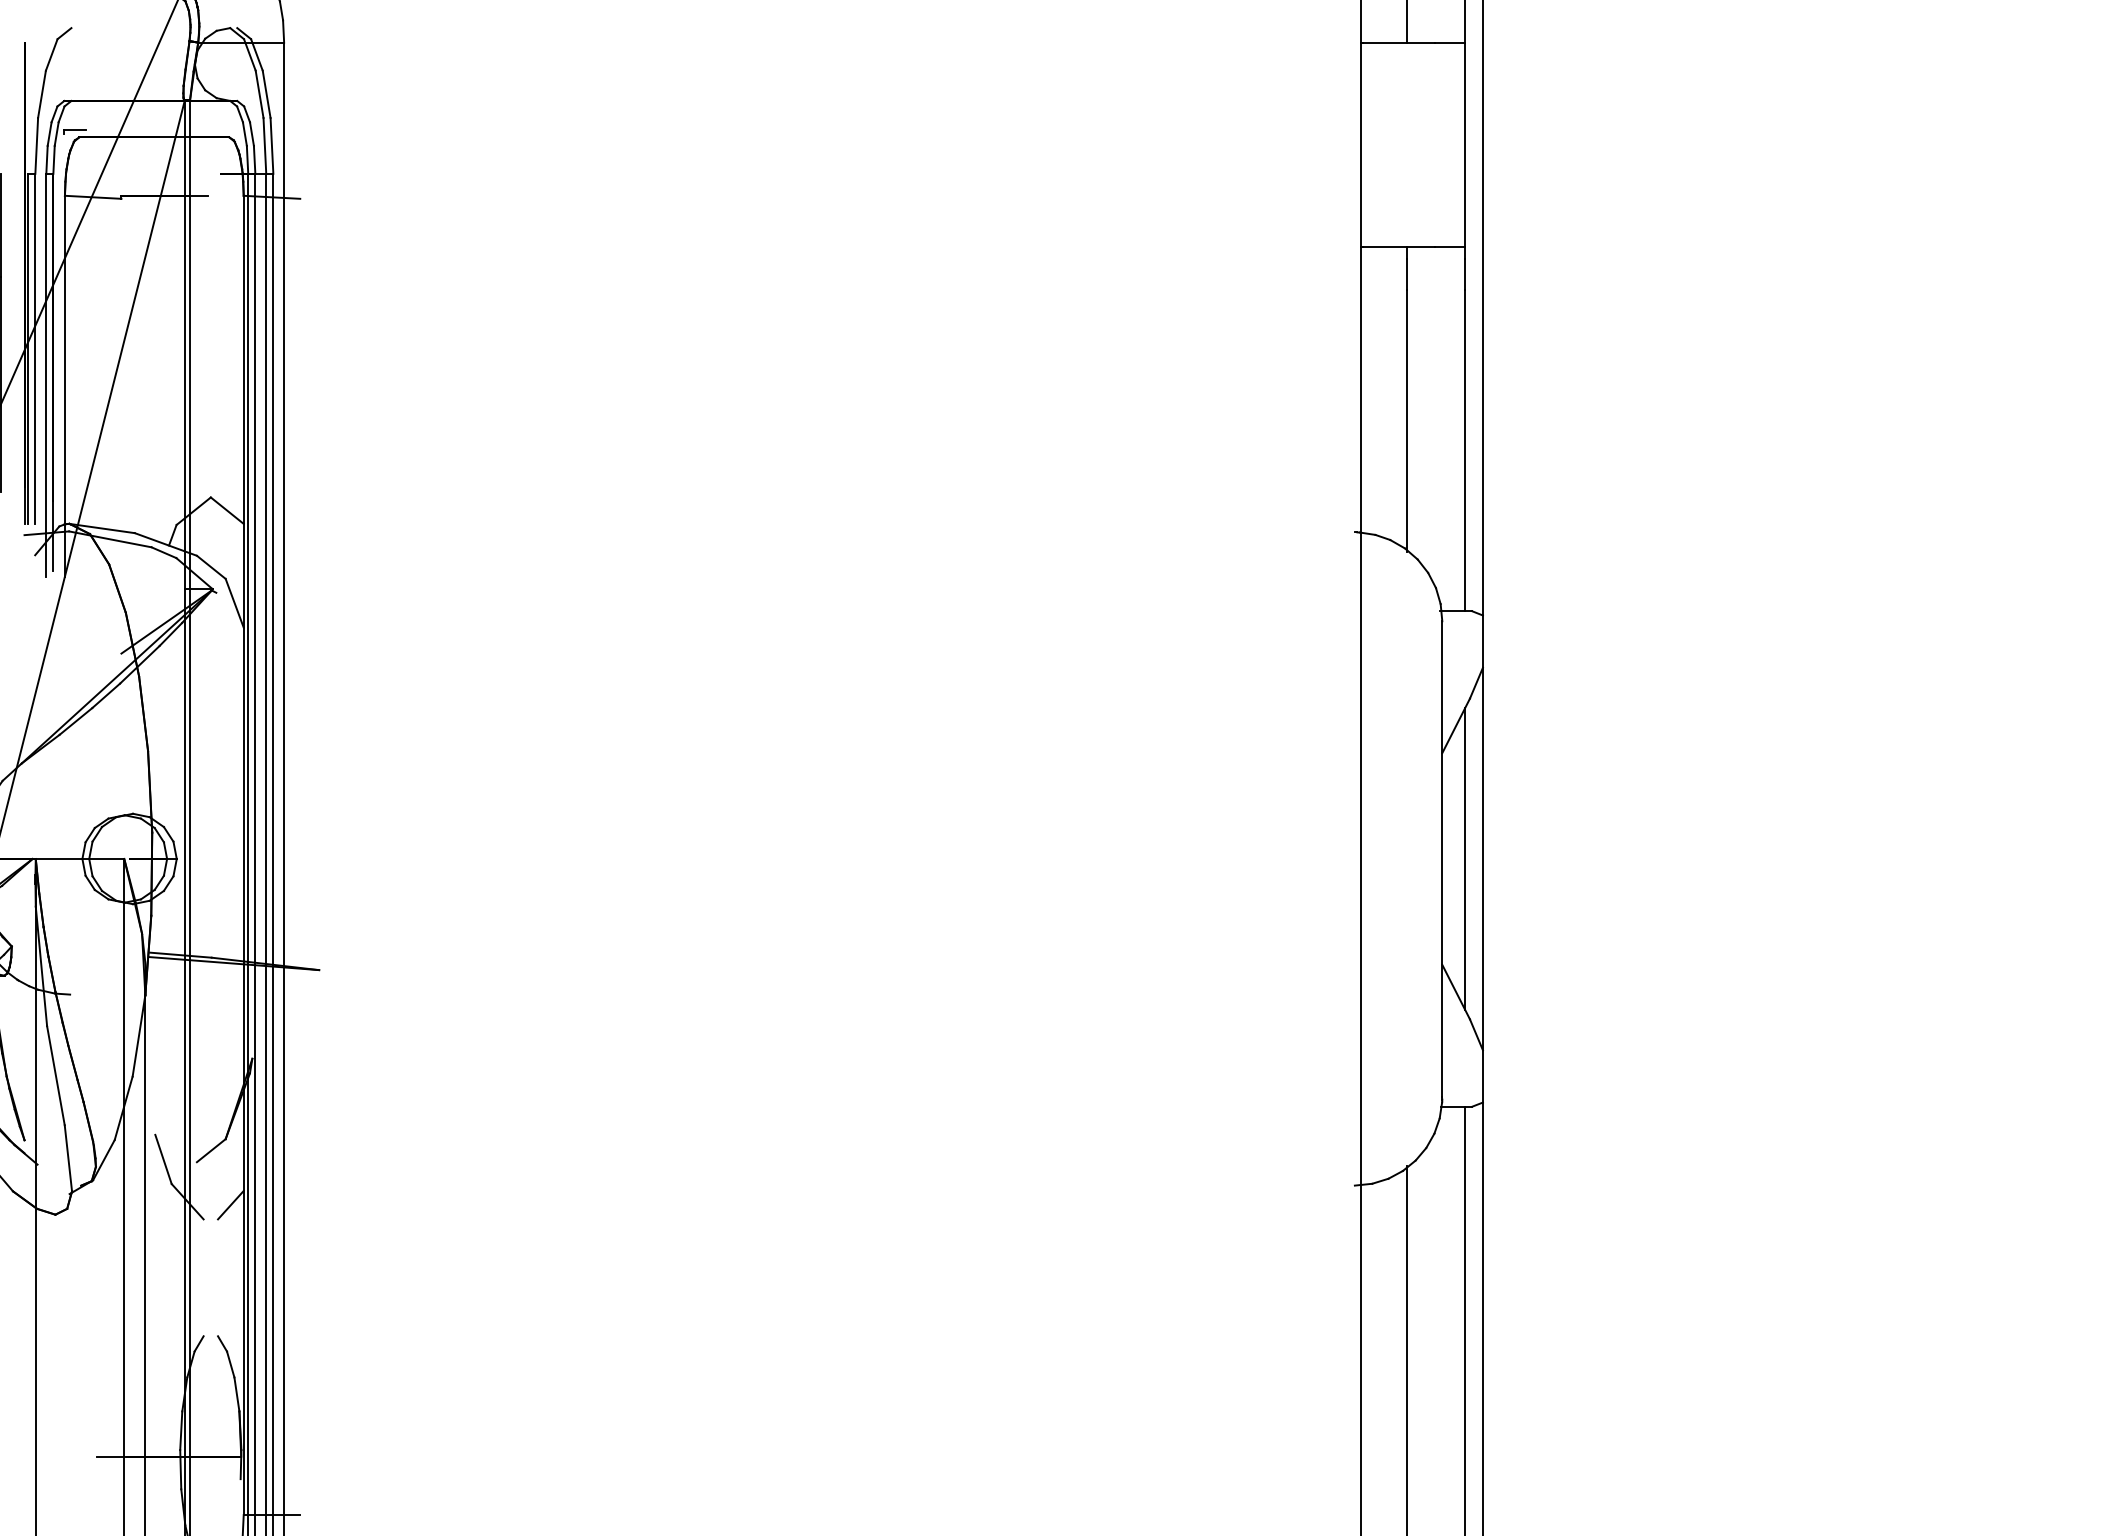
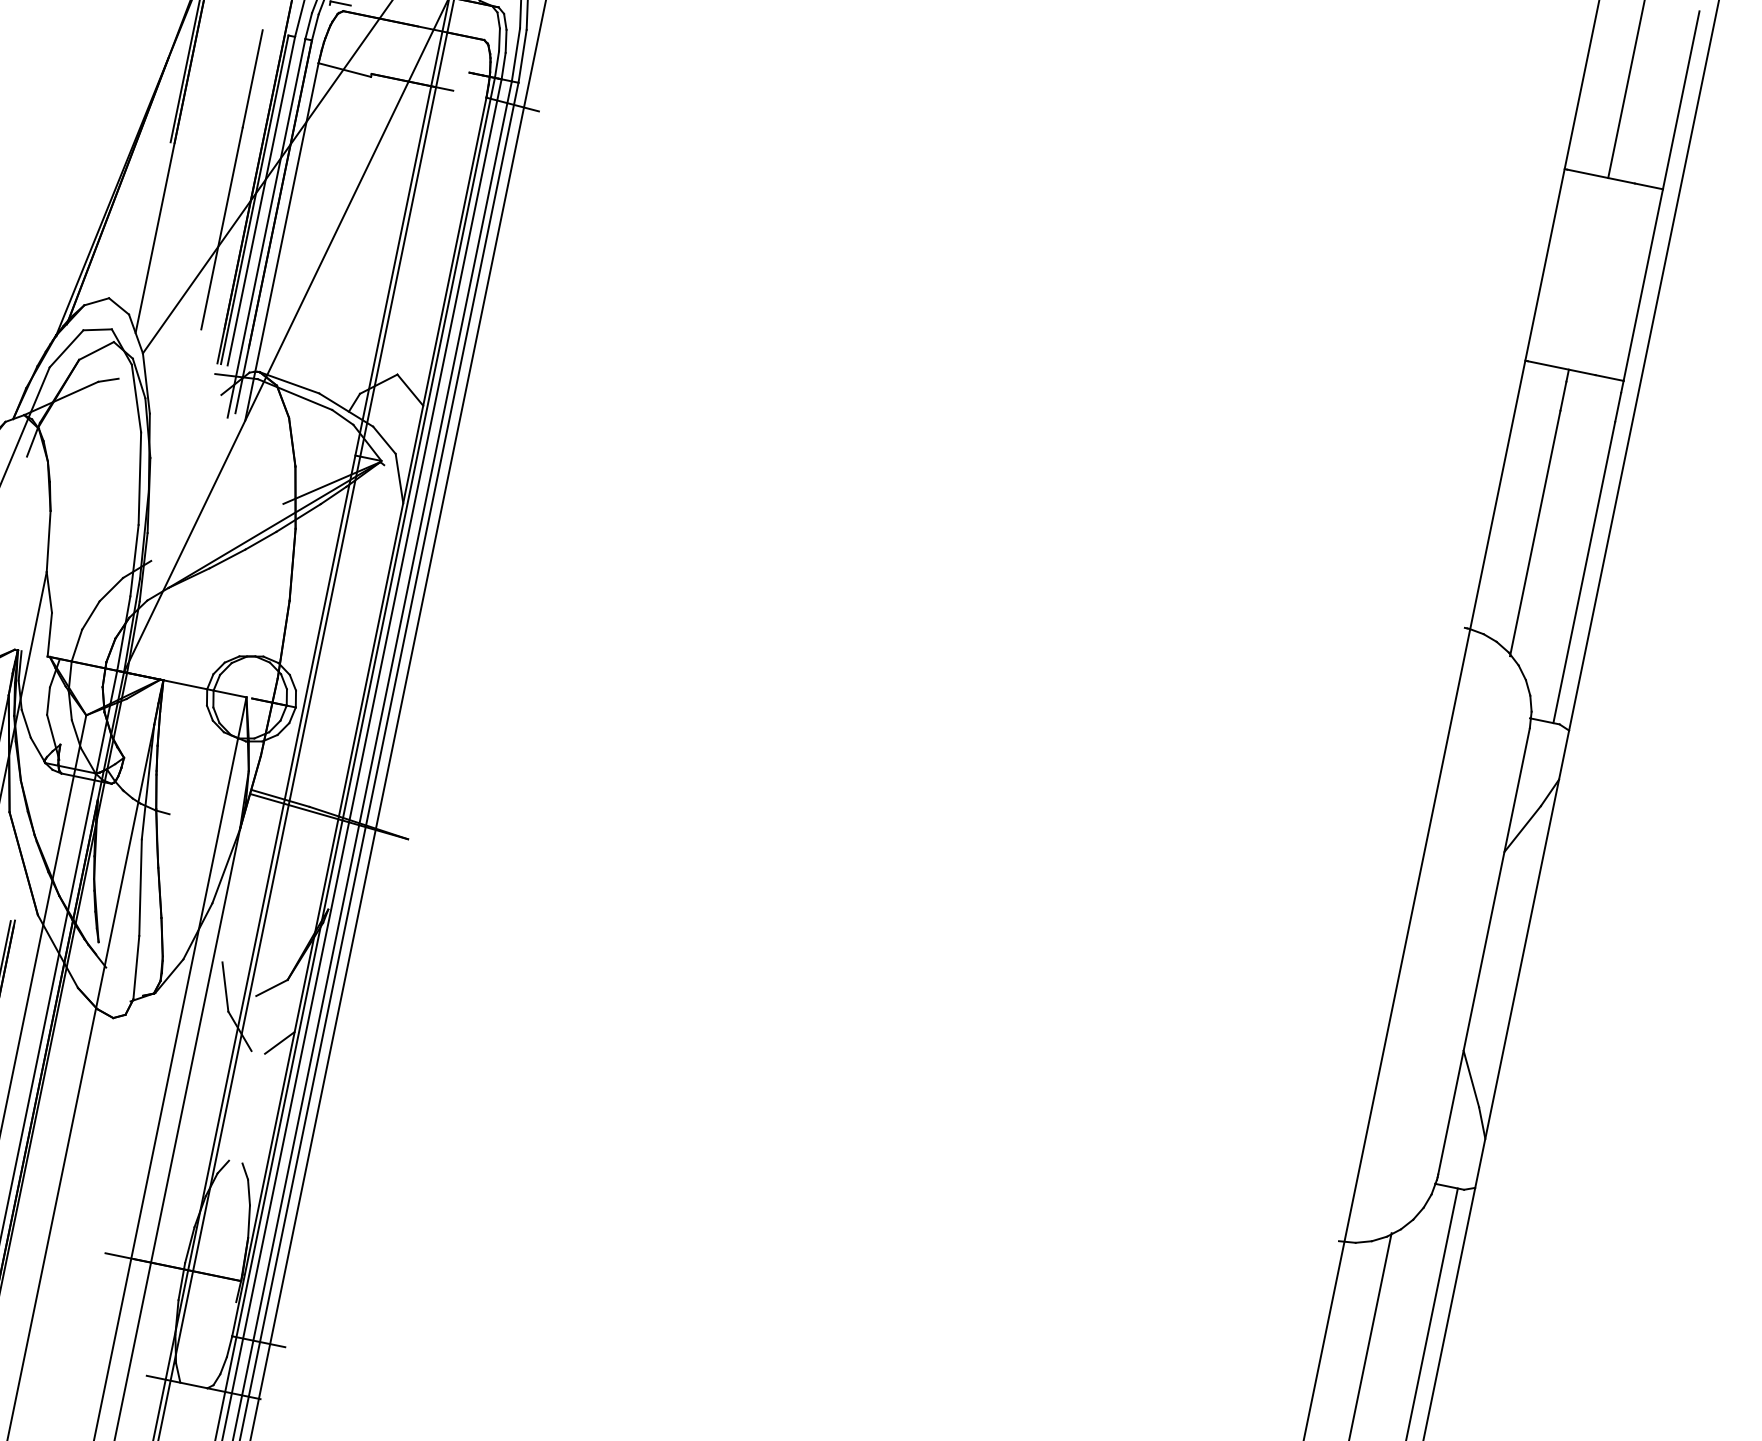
line: (1465, 858) -> (1505, 955), removed

